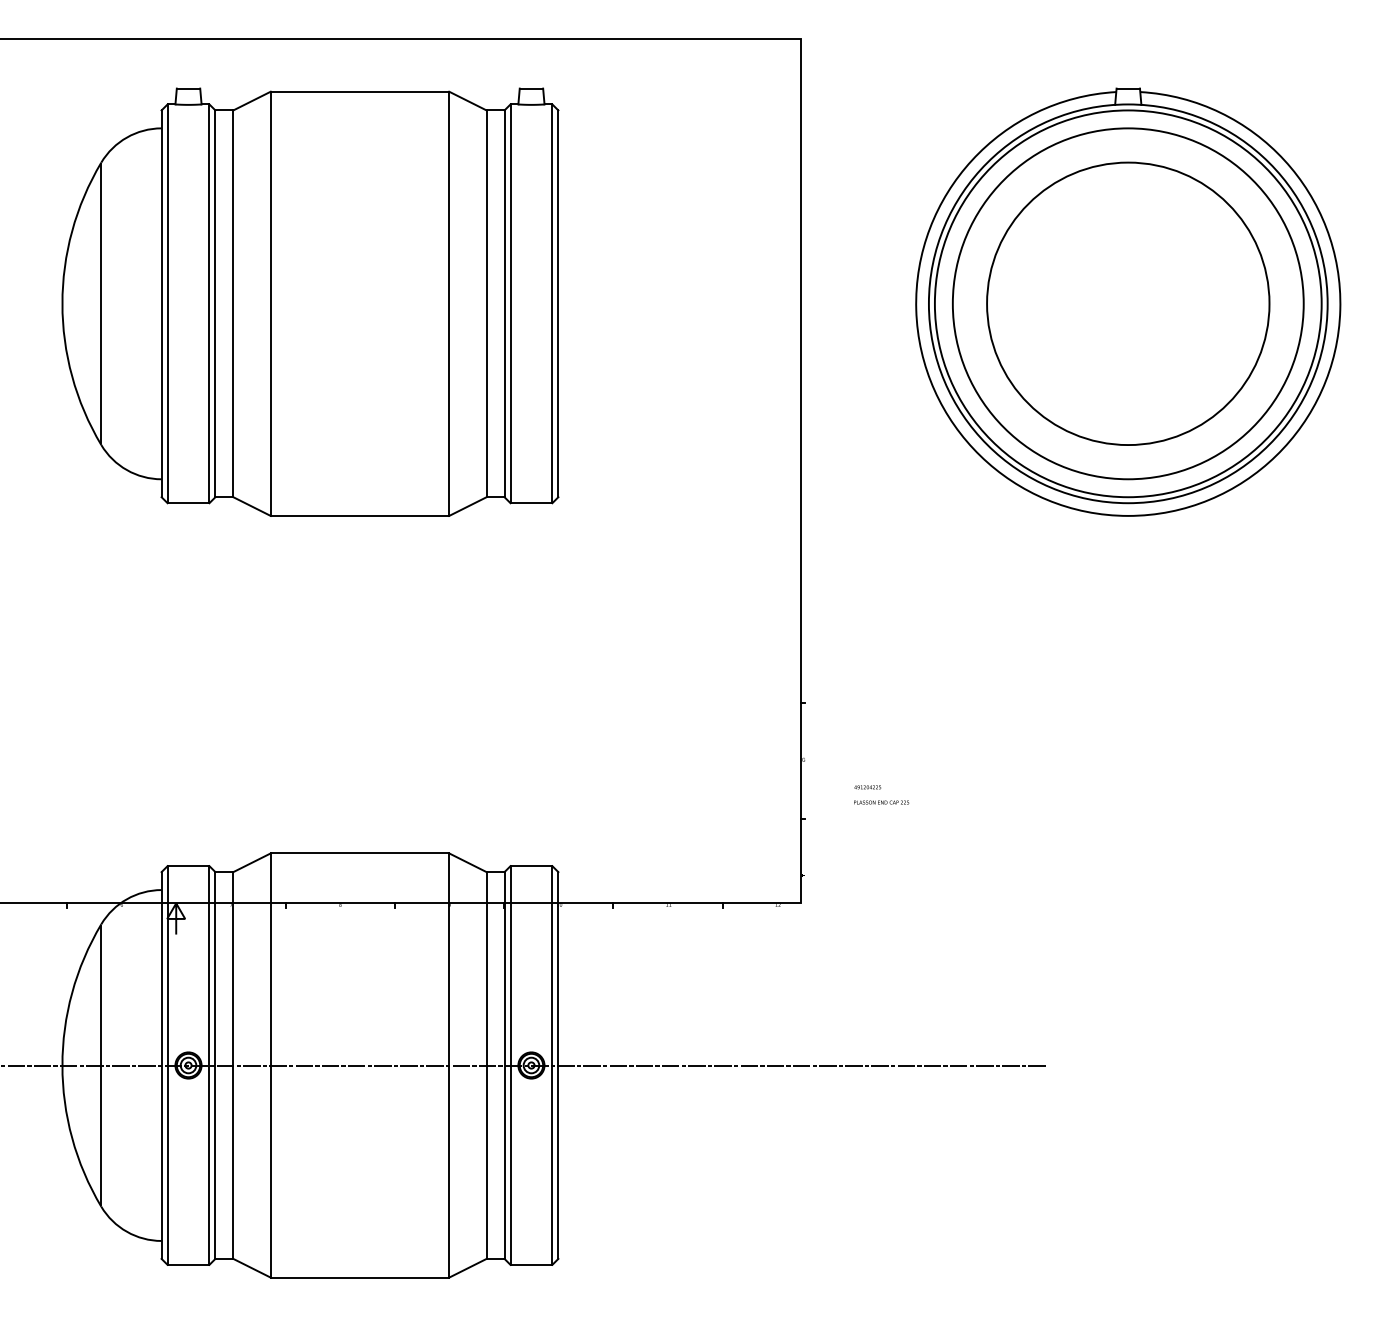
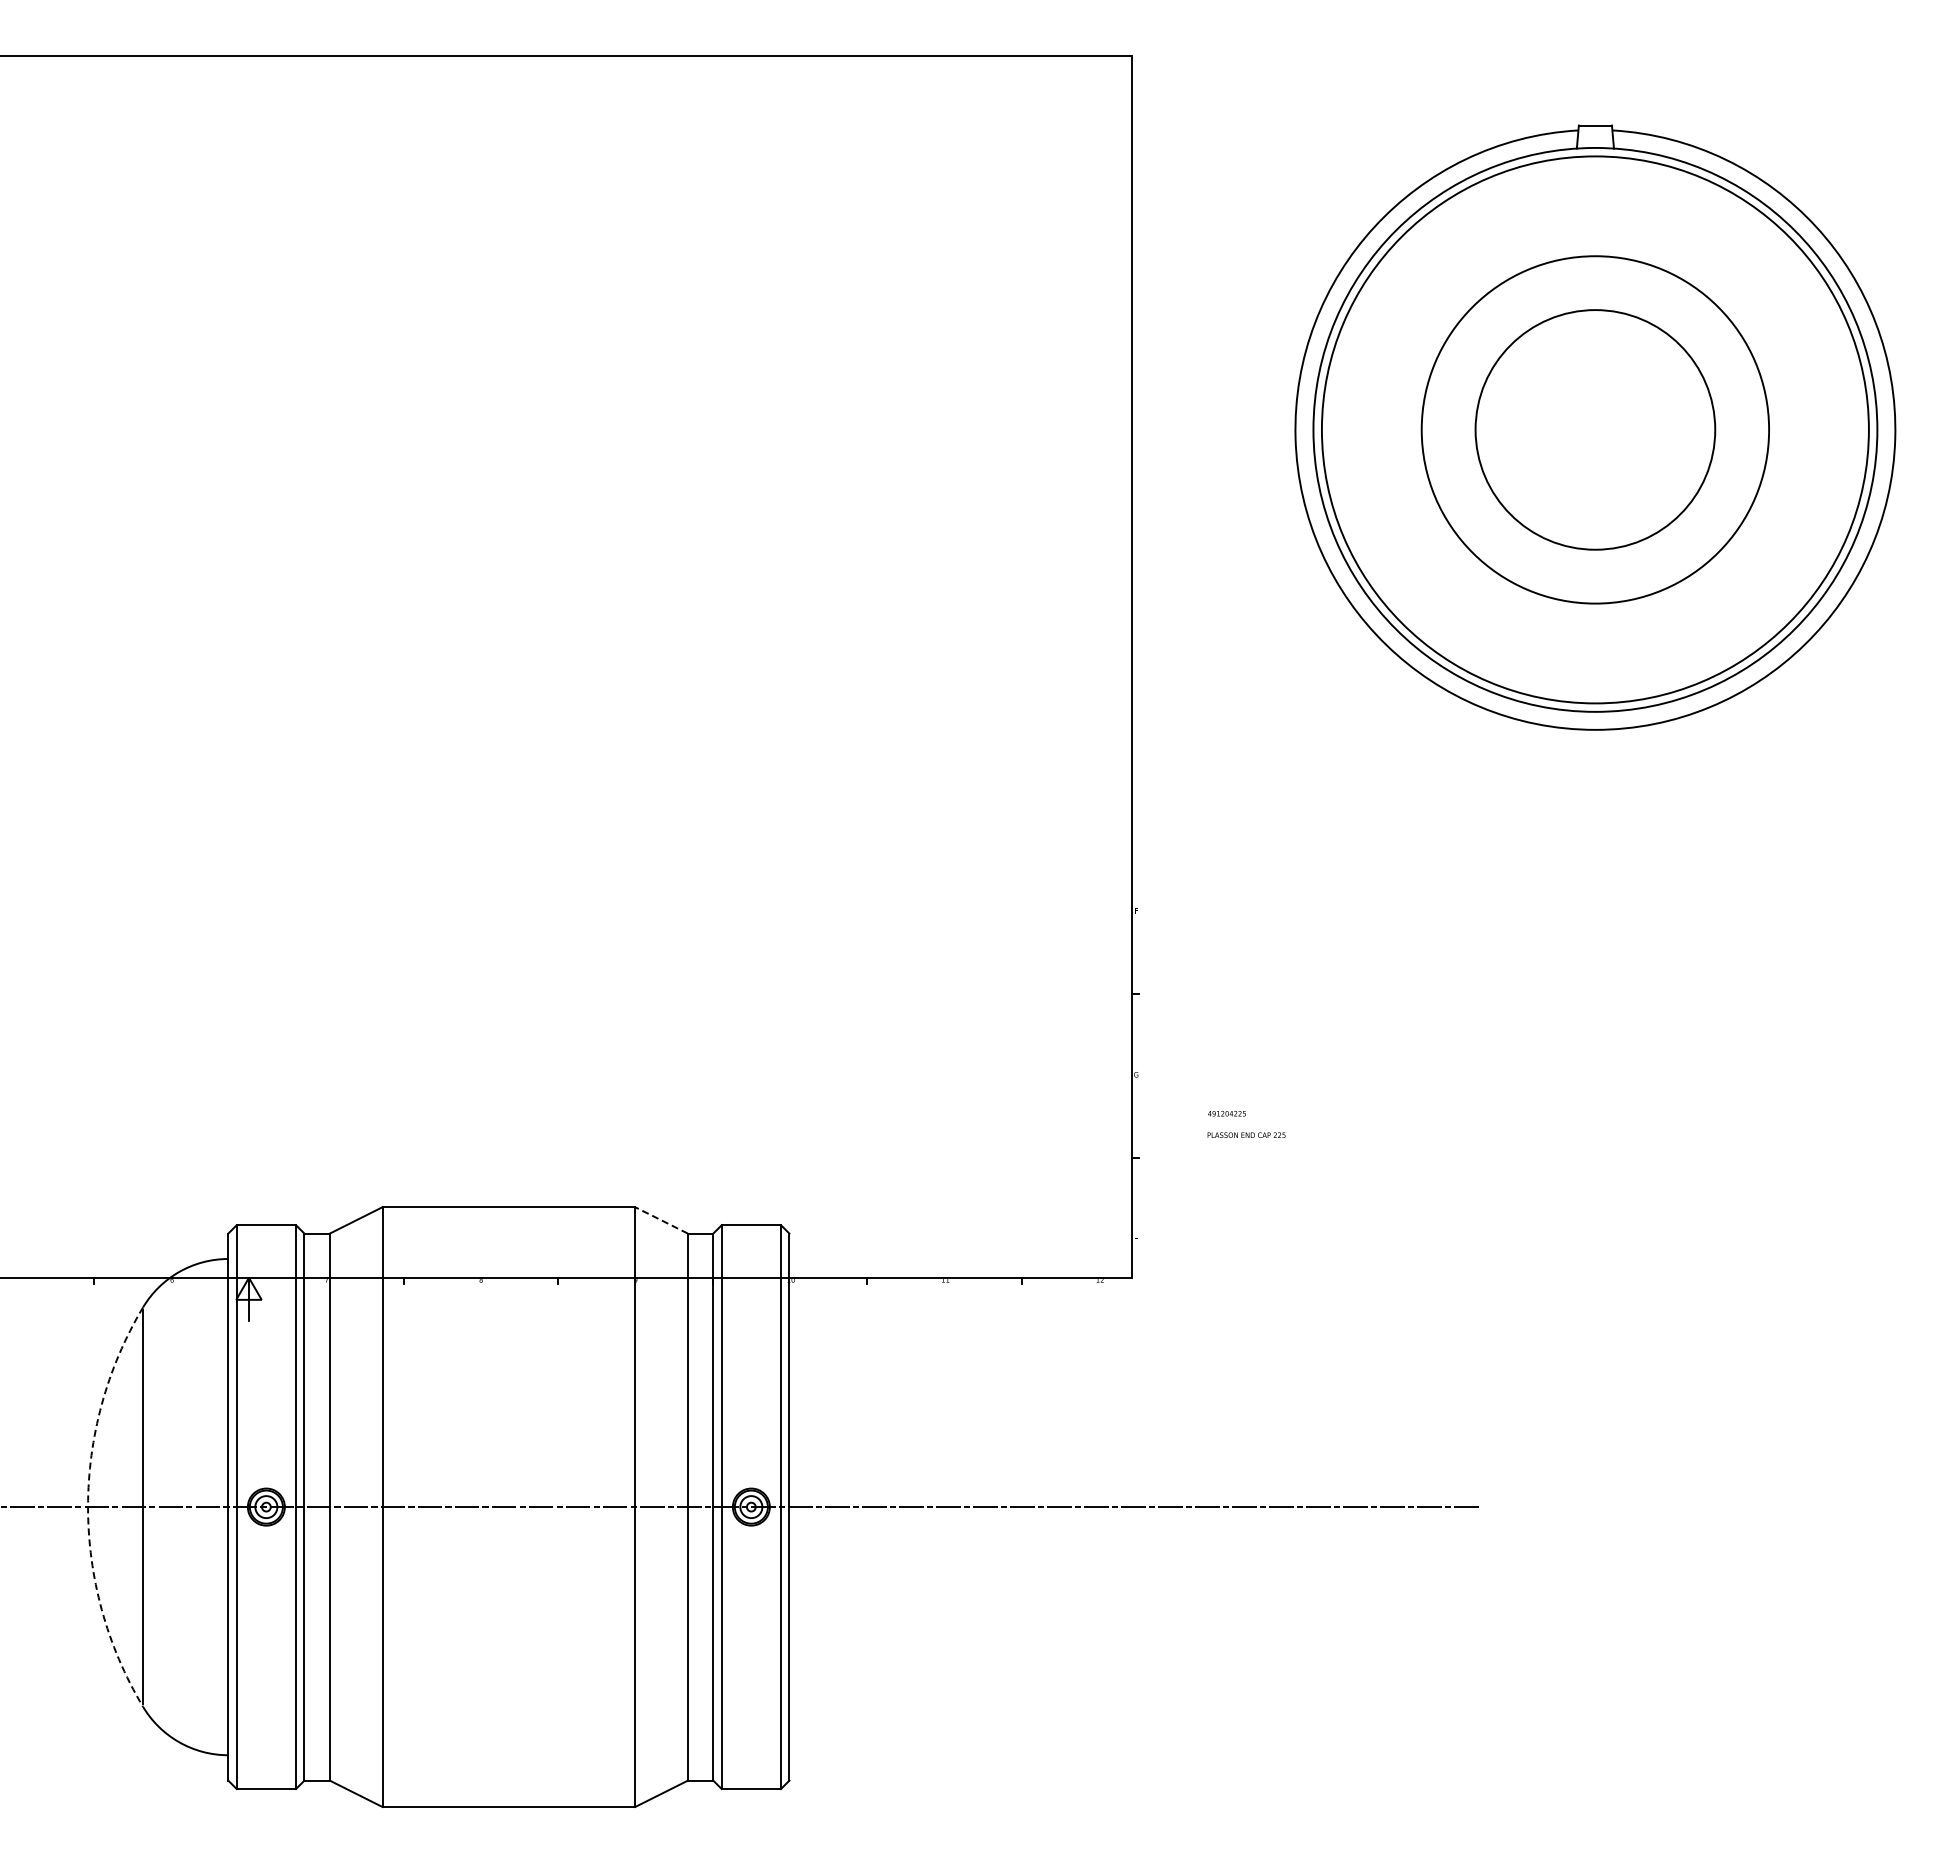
part: (310, 302) -> (438, 427), removed
circle: (1128, 303) -> (1595, 429), size x0.6
circle: (1128, 303) -> (1595, 429), size x0.7
line: (467, 862) -> (661, 1220), solid -> dashed
arc: (62, 1065) -> (88, 1507), solid -> dashed

